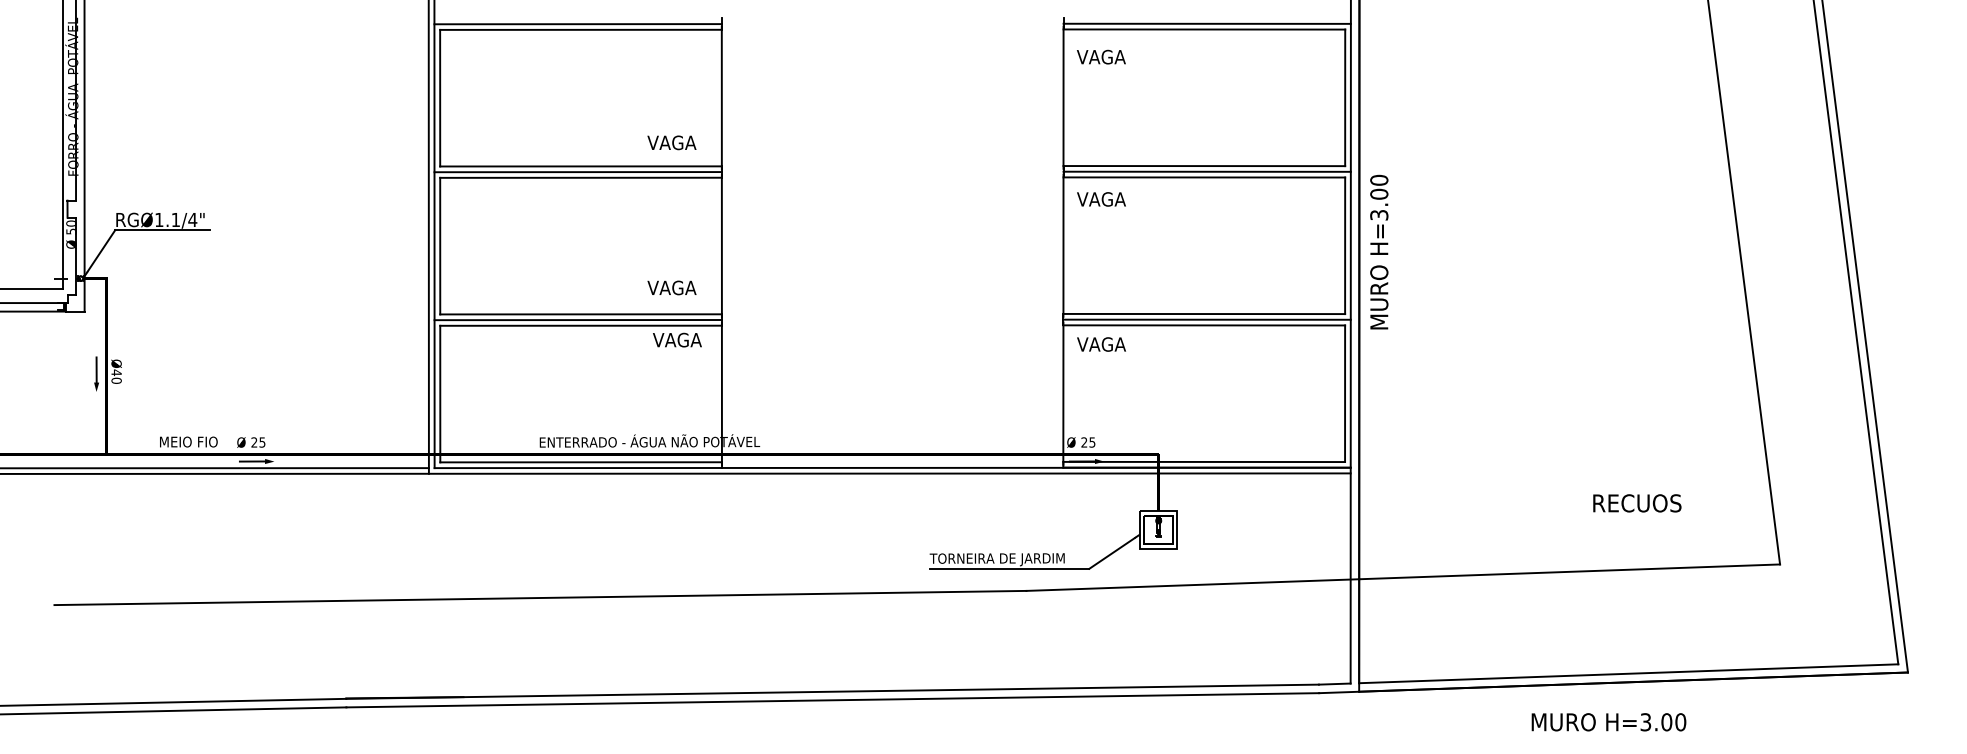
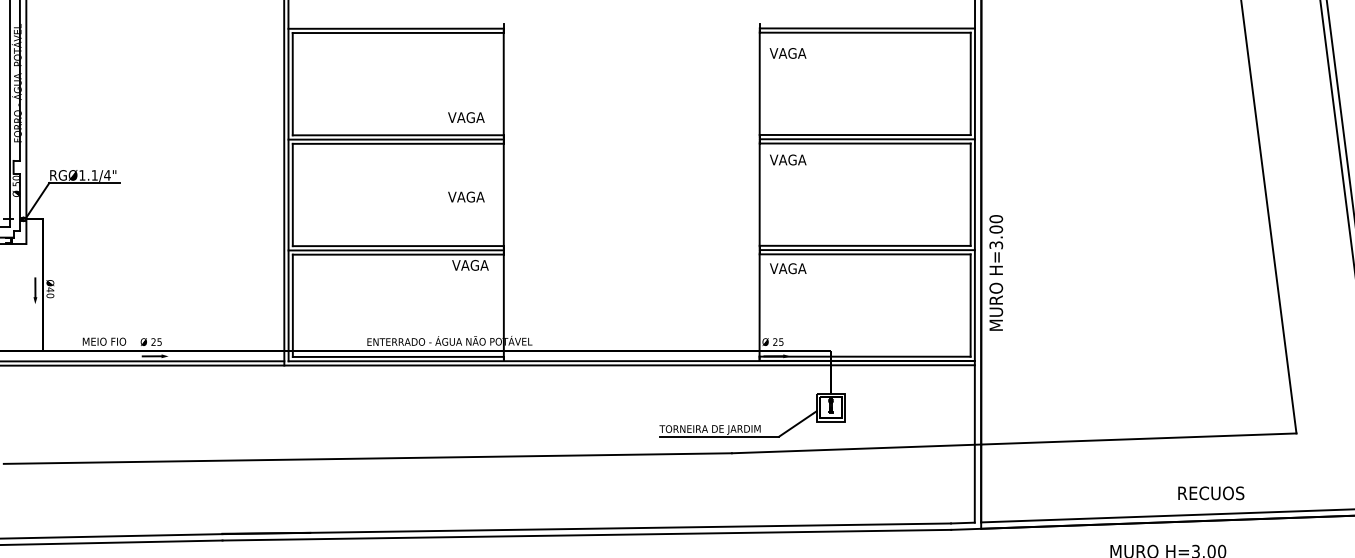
text: (1379, 251) -> (996, 272), moved
text: (671, 287) -> (466, 196), moved
text: (1637, 503) -> (1211, 493), moved

